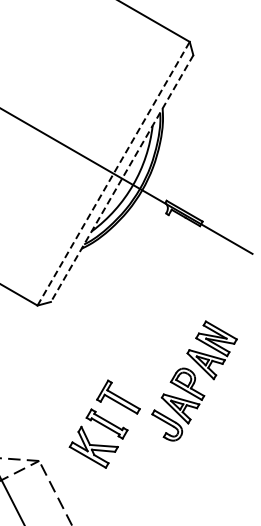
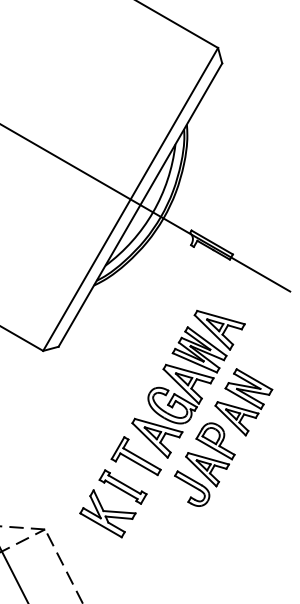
line: (113, 173) -> (130, 199), dashed -> solid
line: (121, 179) -> (139, 206), dashed -> solid
part: (163, 334) -> (187, 384), added

